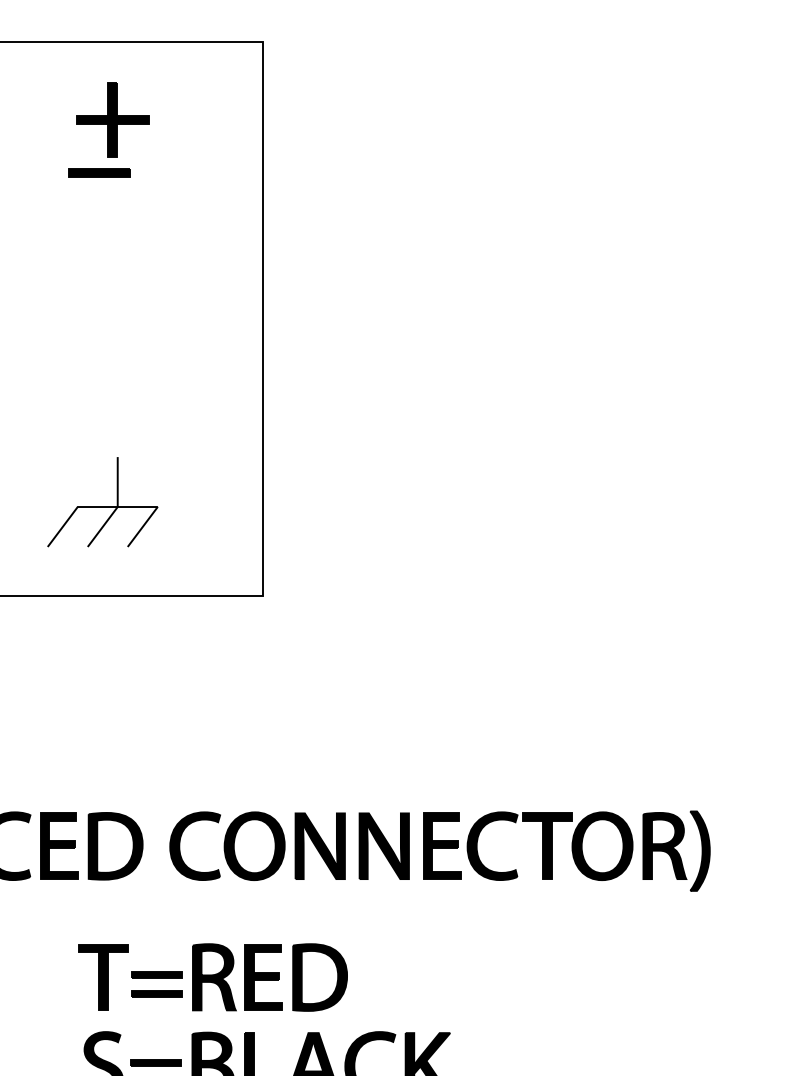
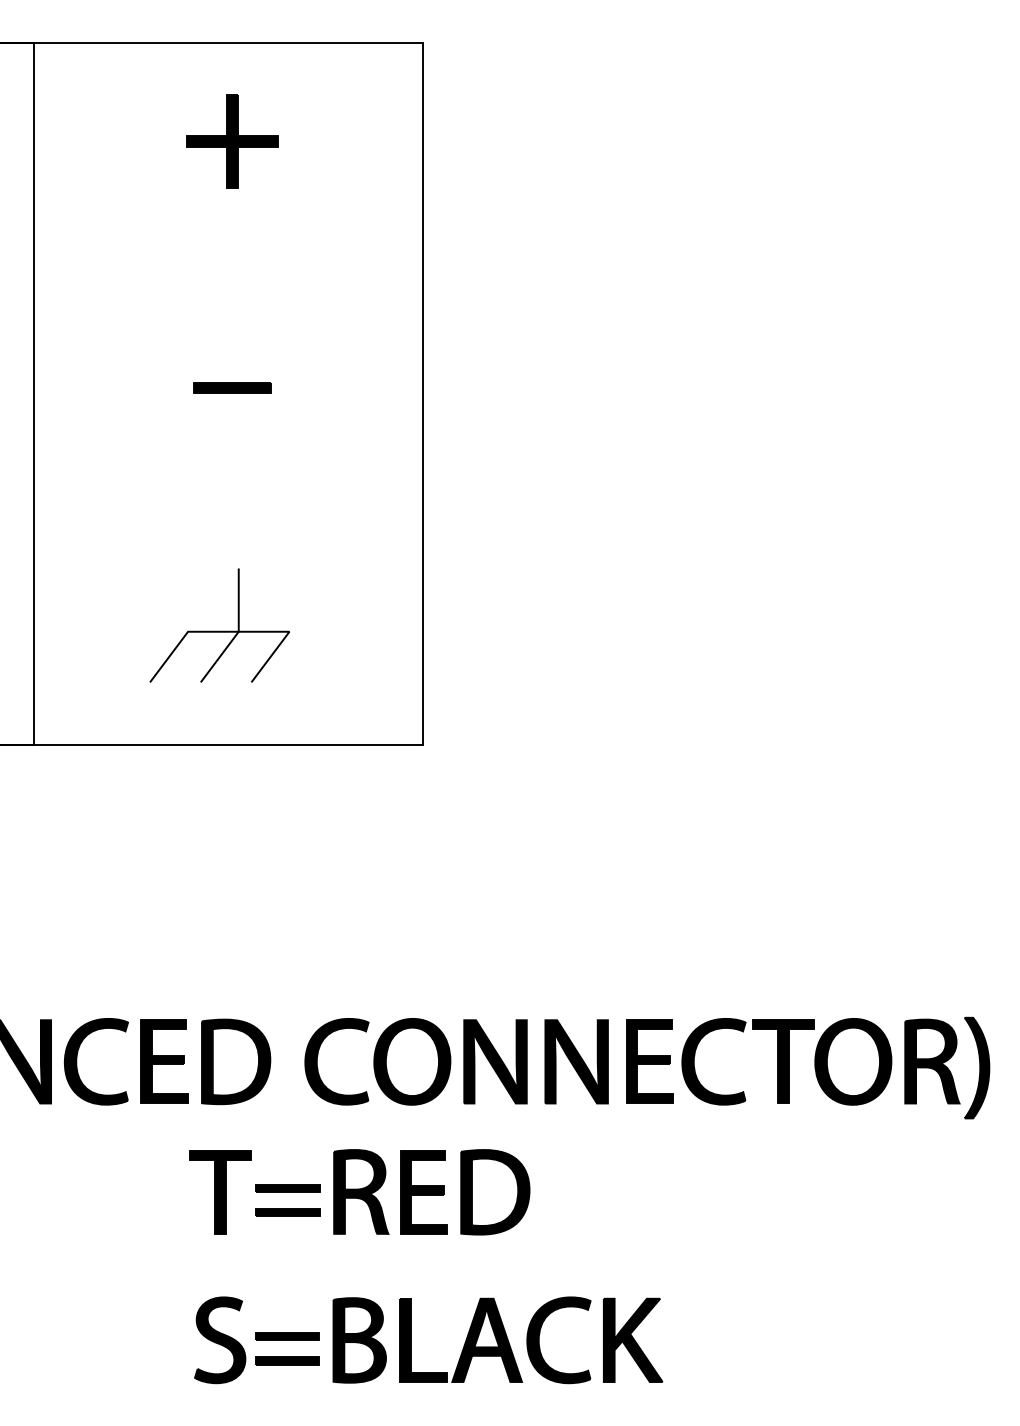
part: (99, 172) -> (232, 387), moved
part: (212, 977) -> (359, 1192), moved

